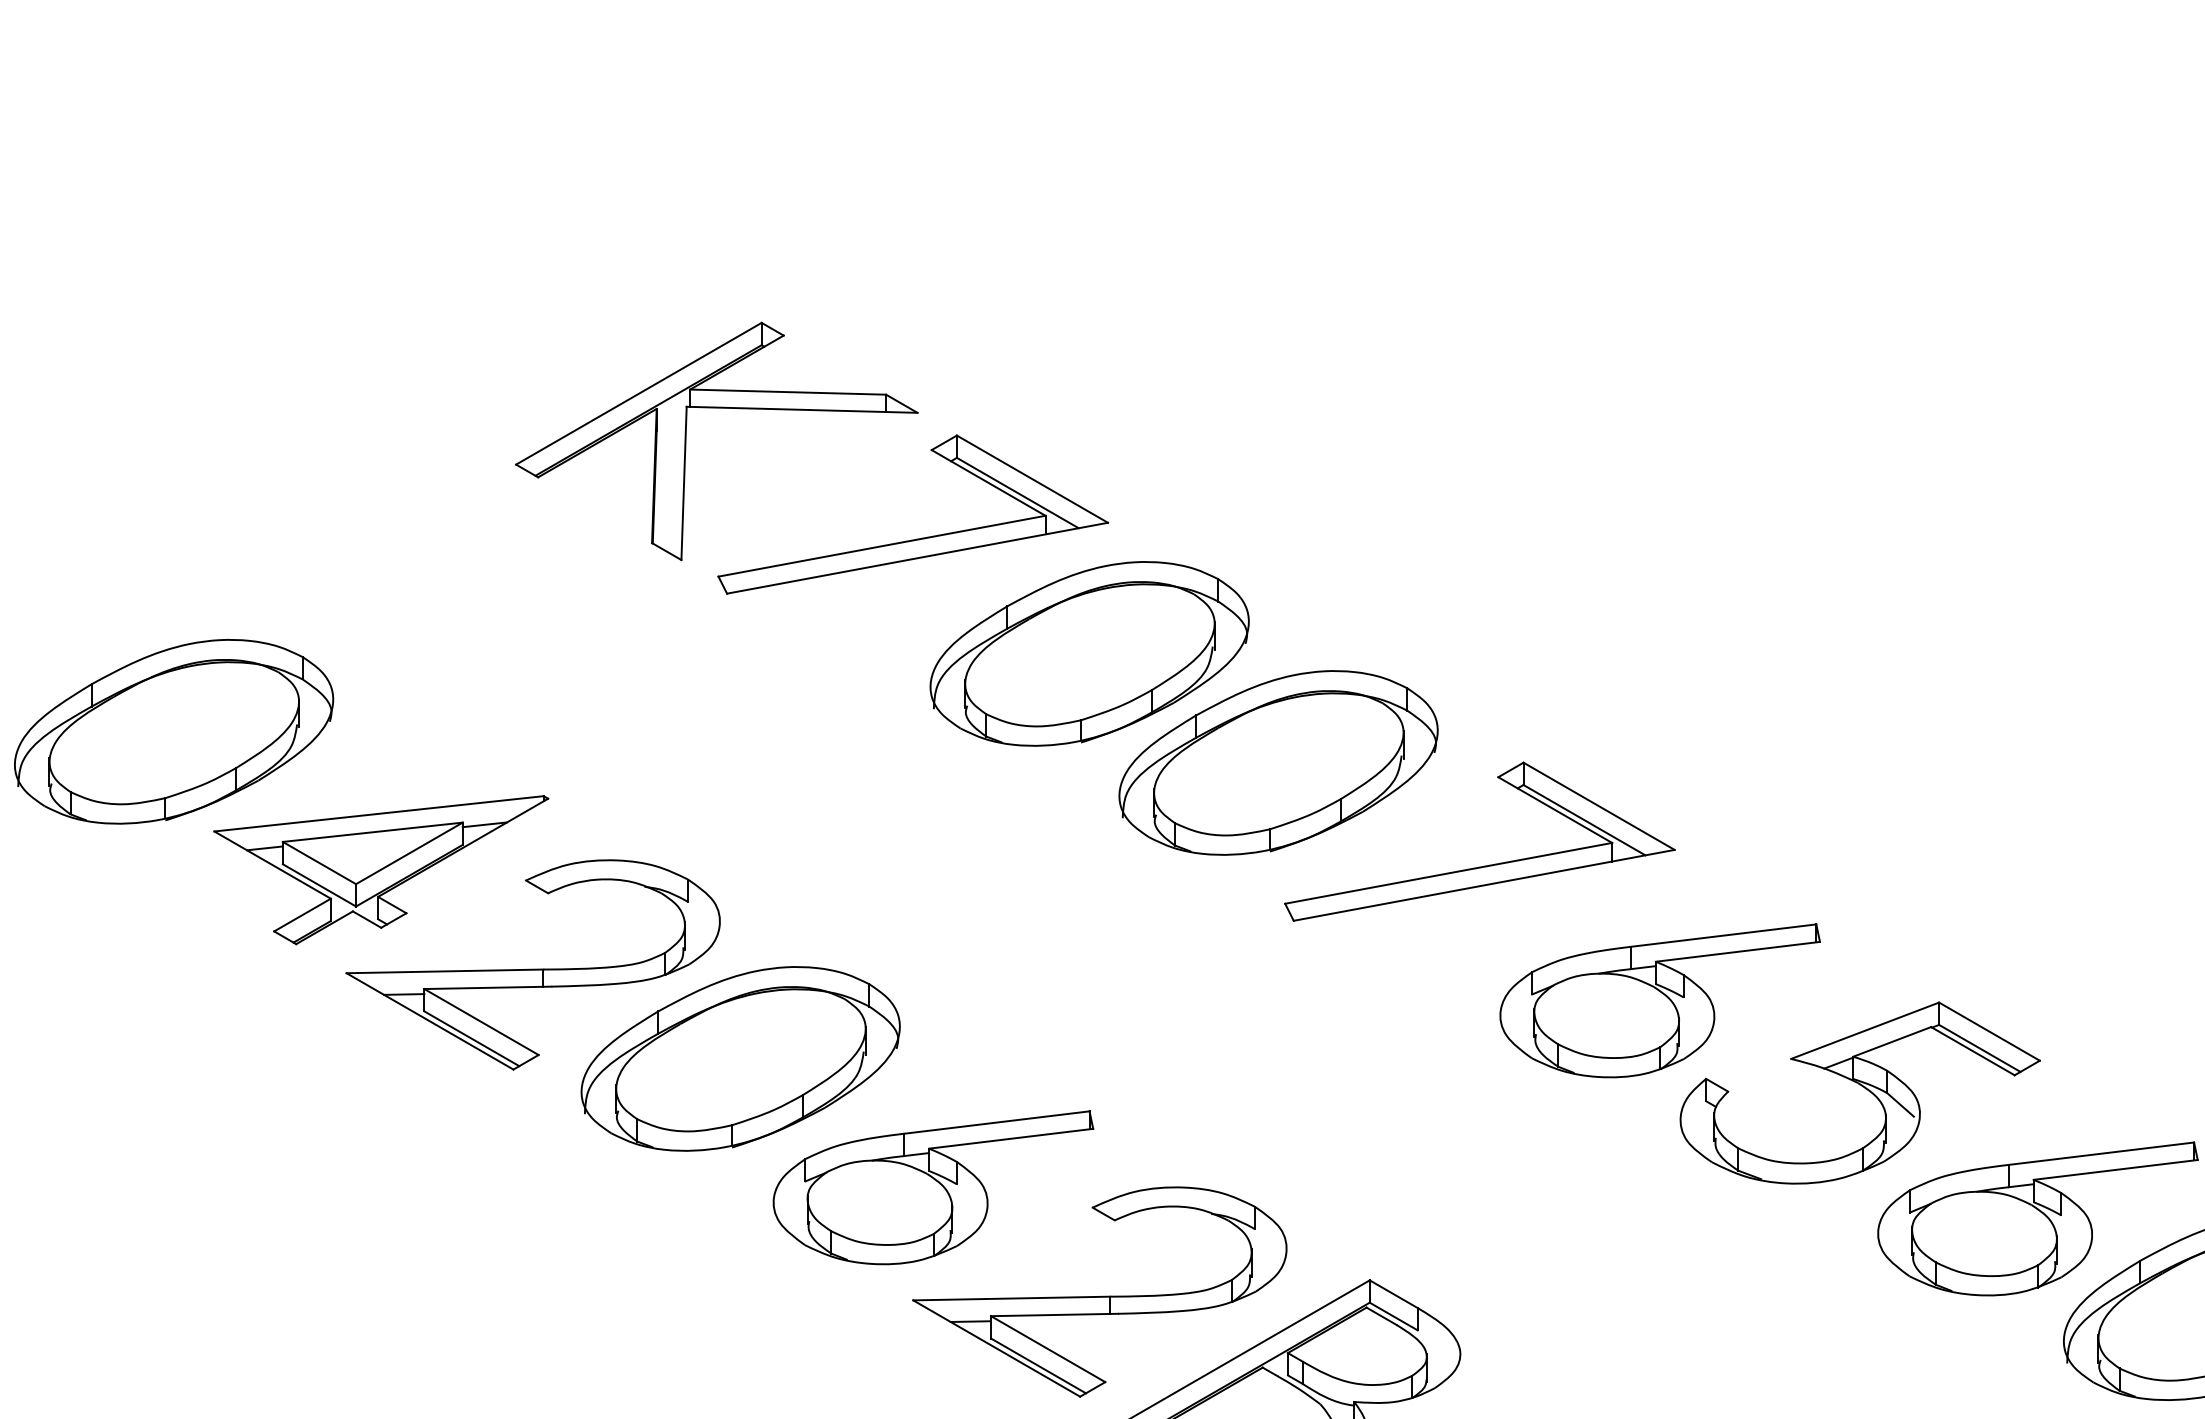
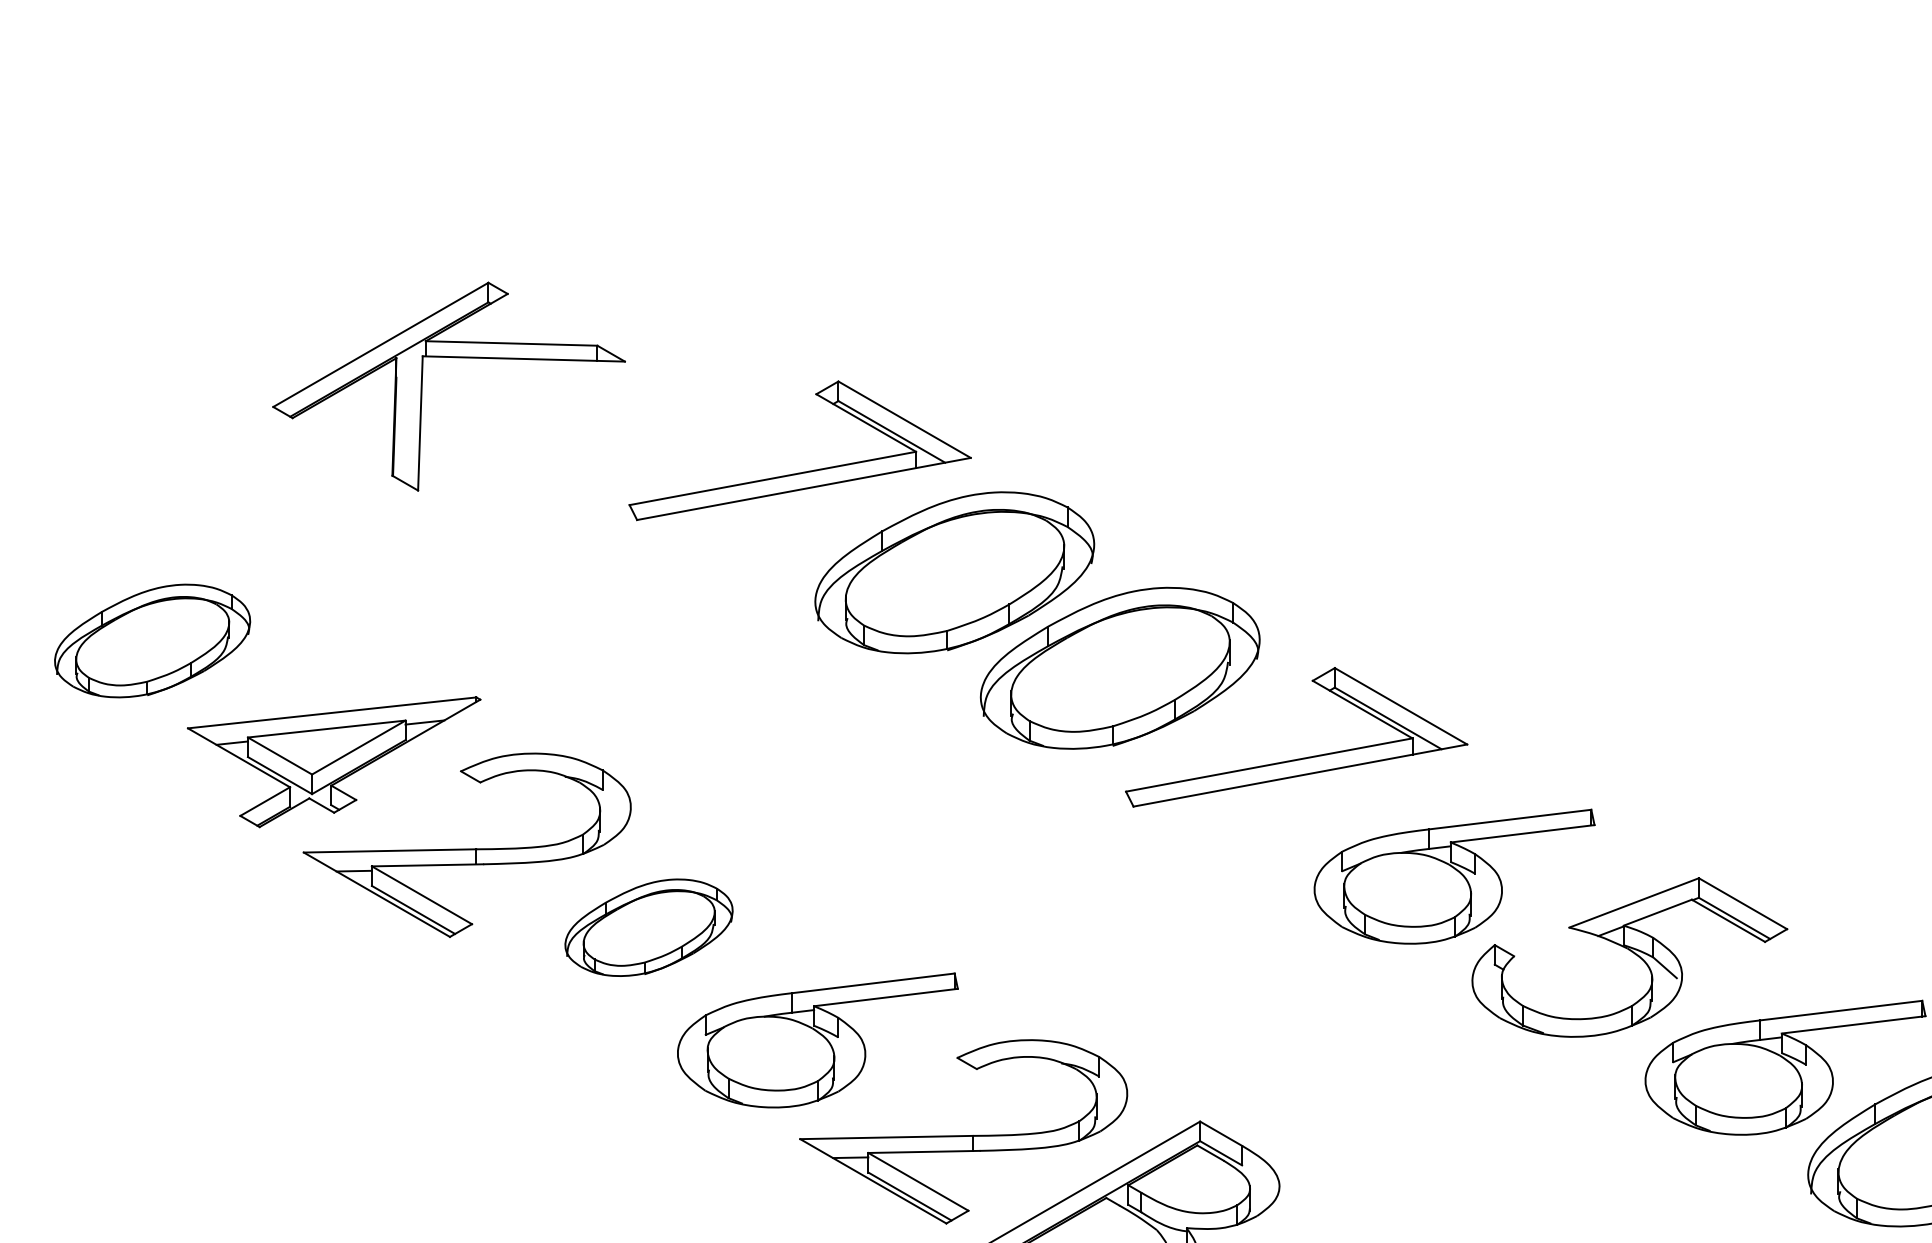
part: (686, 441) -> (422, 386), moved
part: (173, 731) -> (152, 640), size x0.7
part: (740, 1058) -> (648, 927), size x0.6

